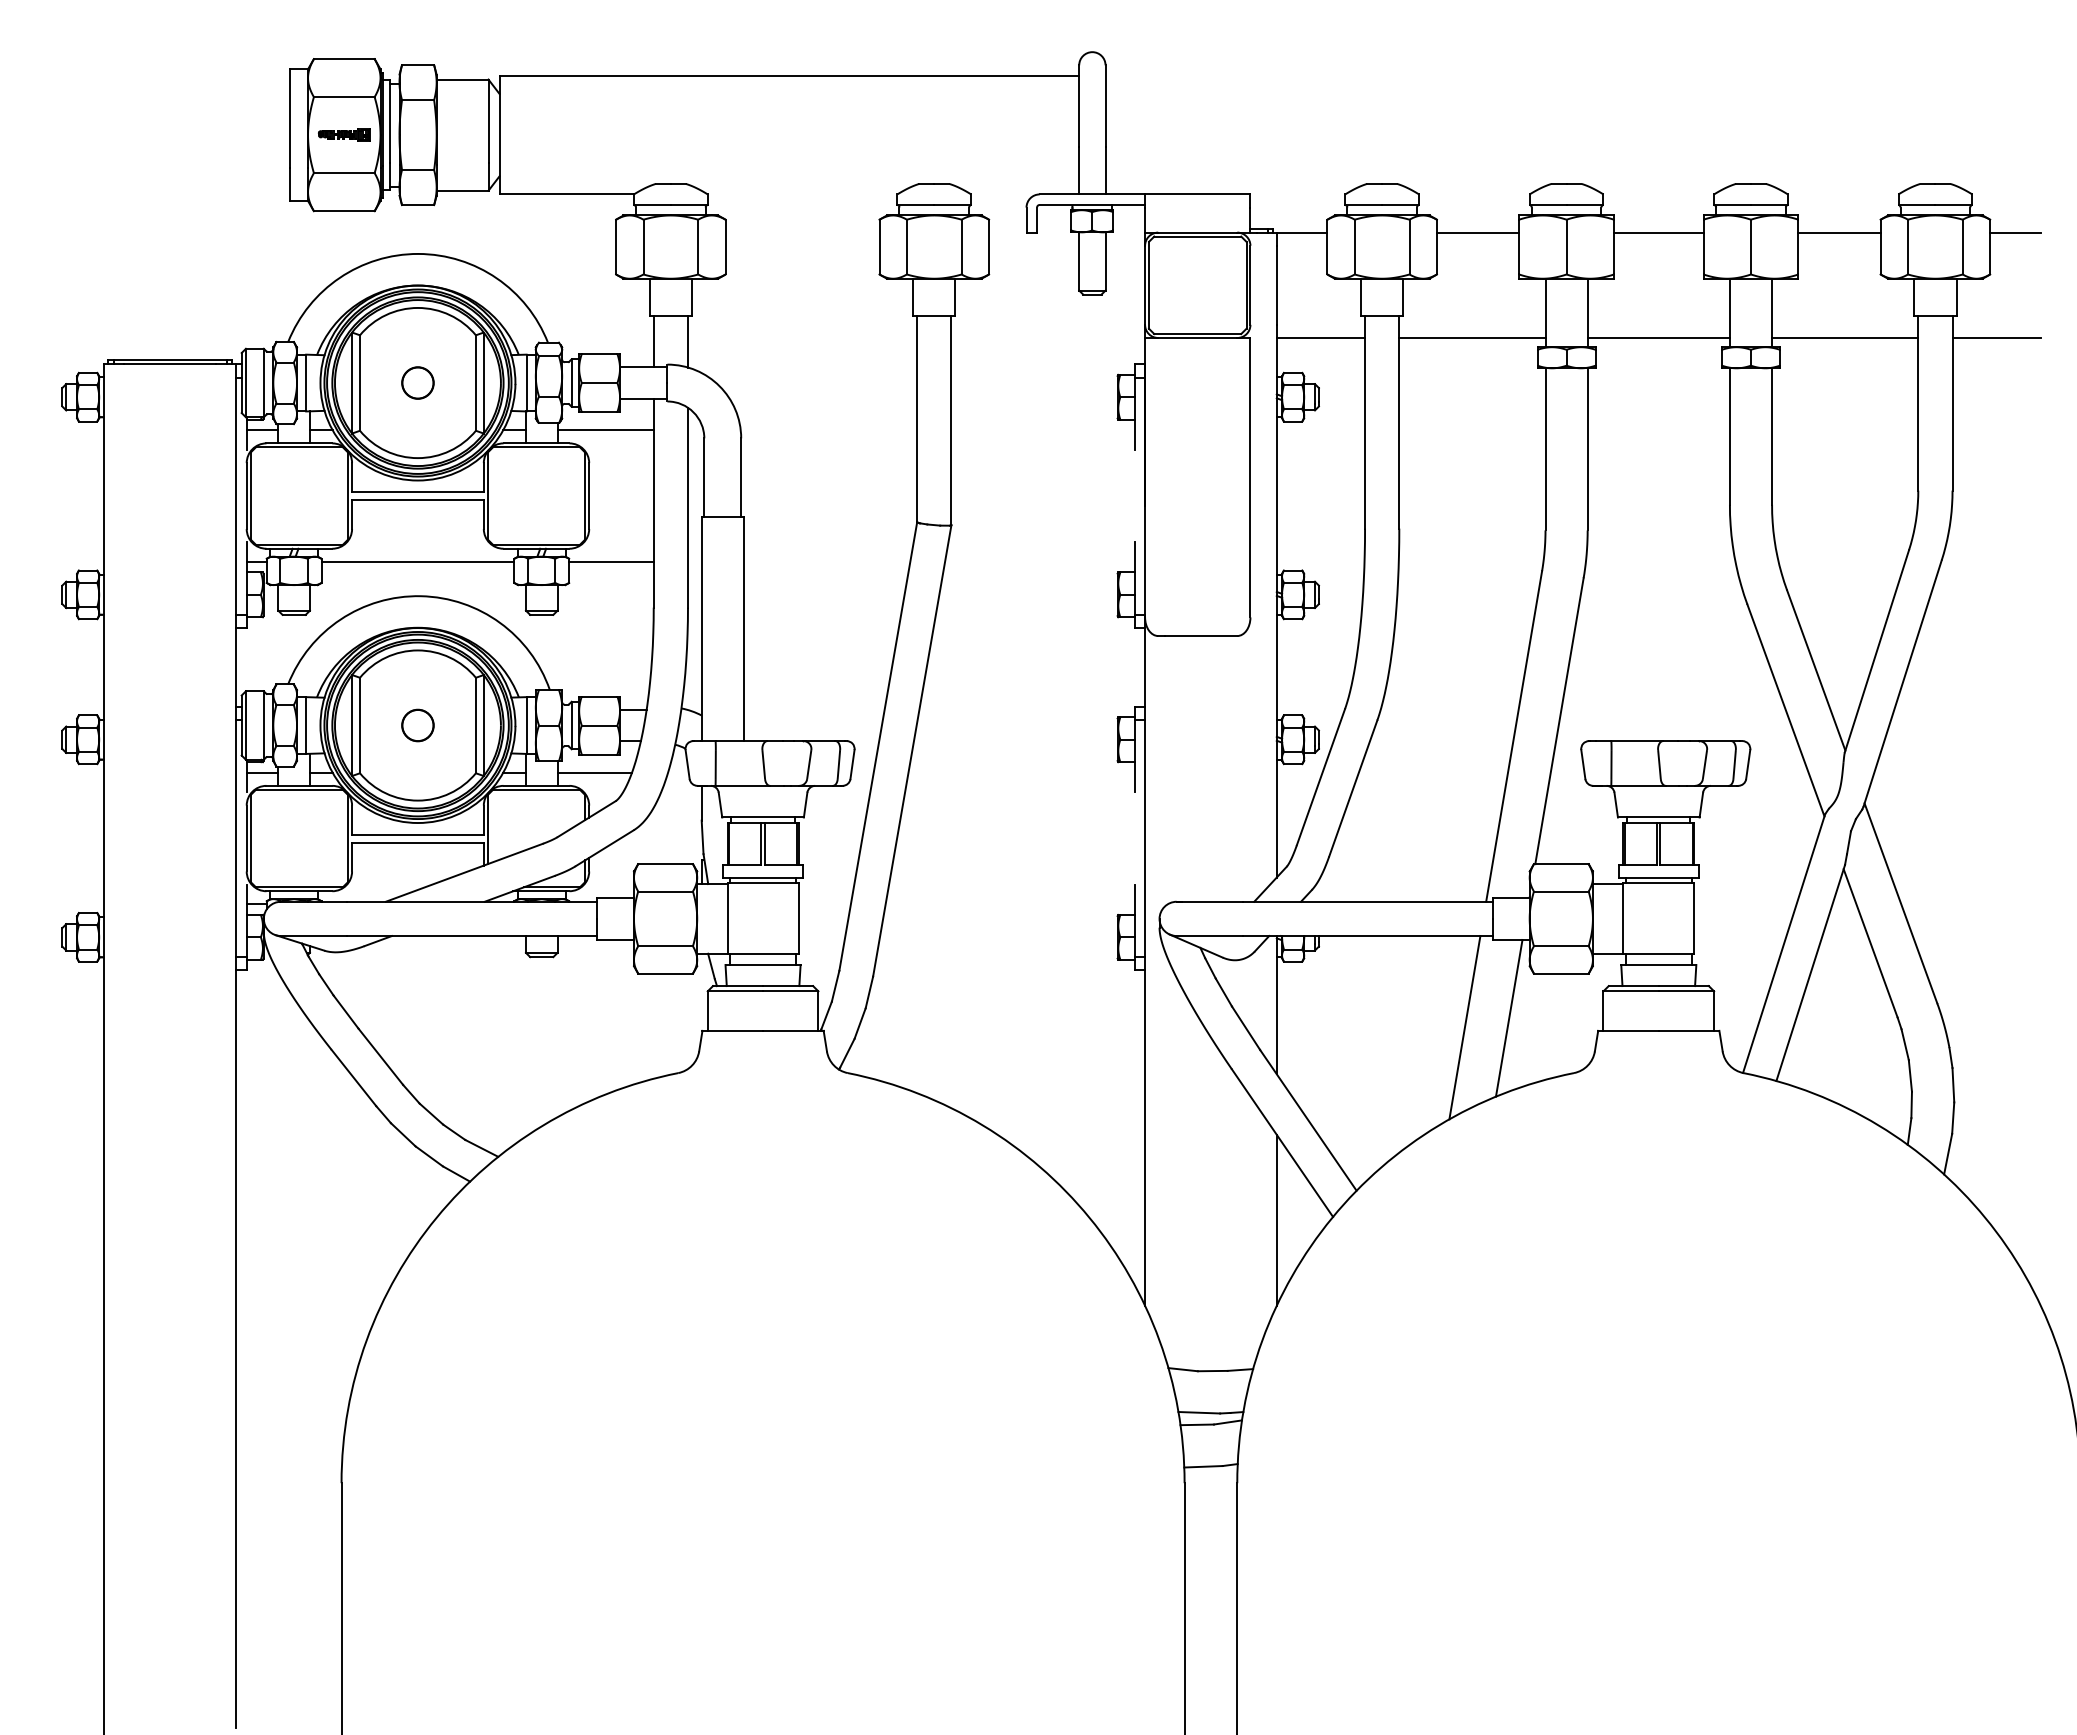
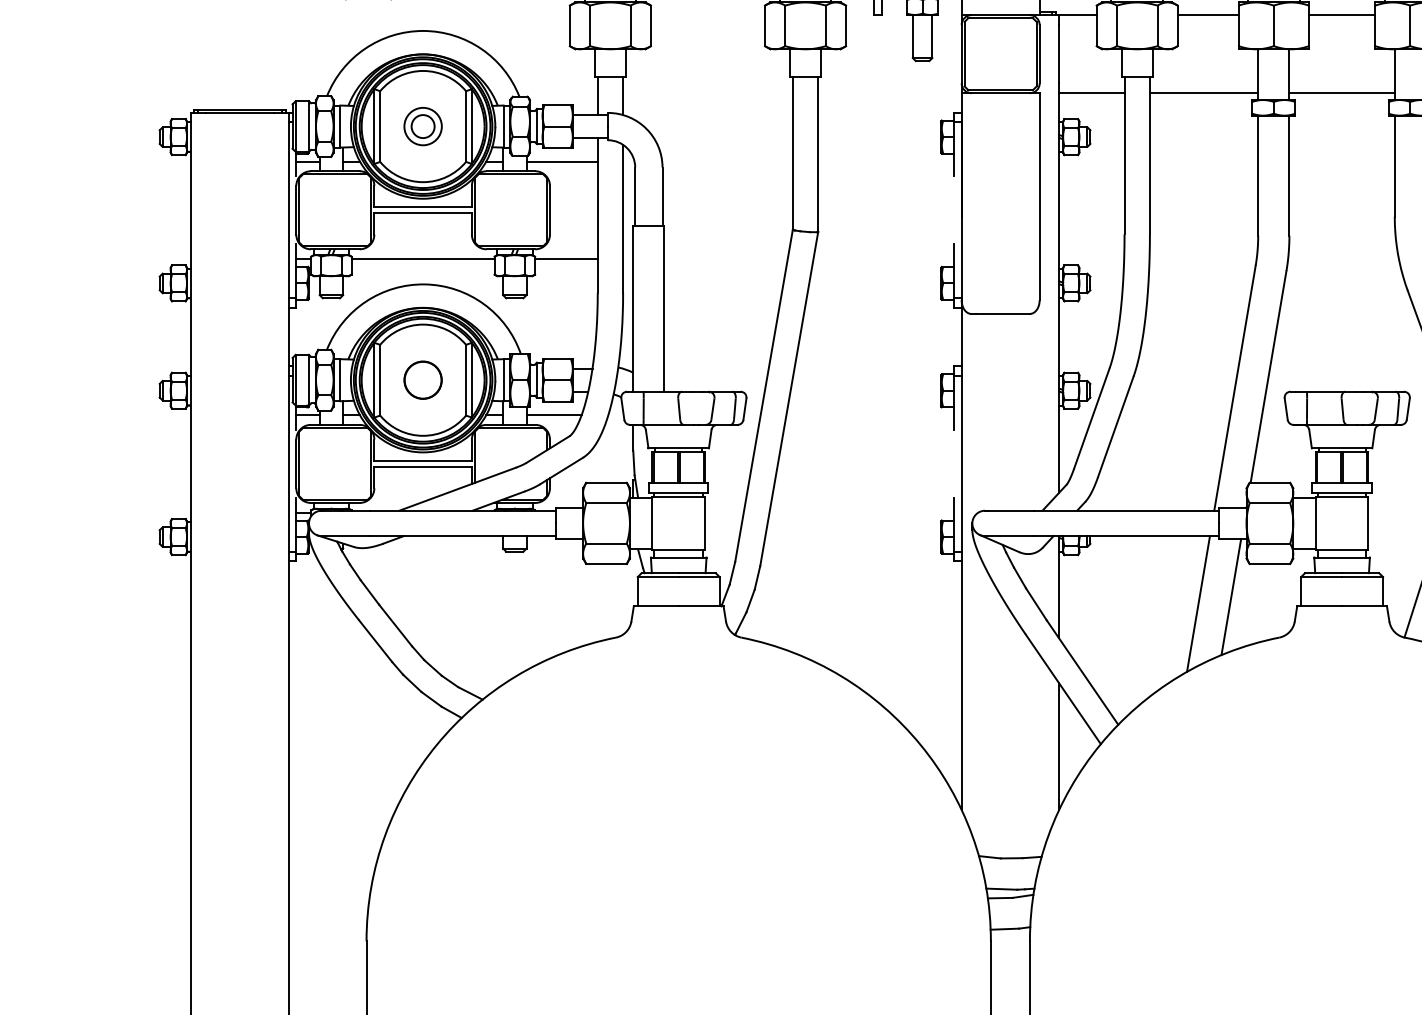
circle: (417, 382) -> (422, 126), size x1.6
part: (417, 725) -> (422, 380), size x1.6

